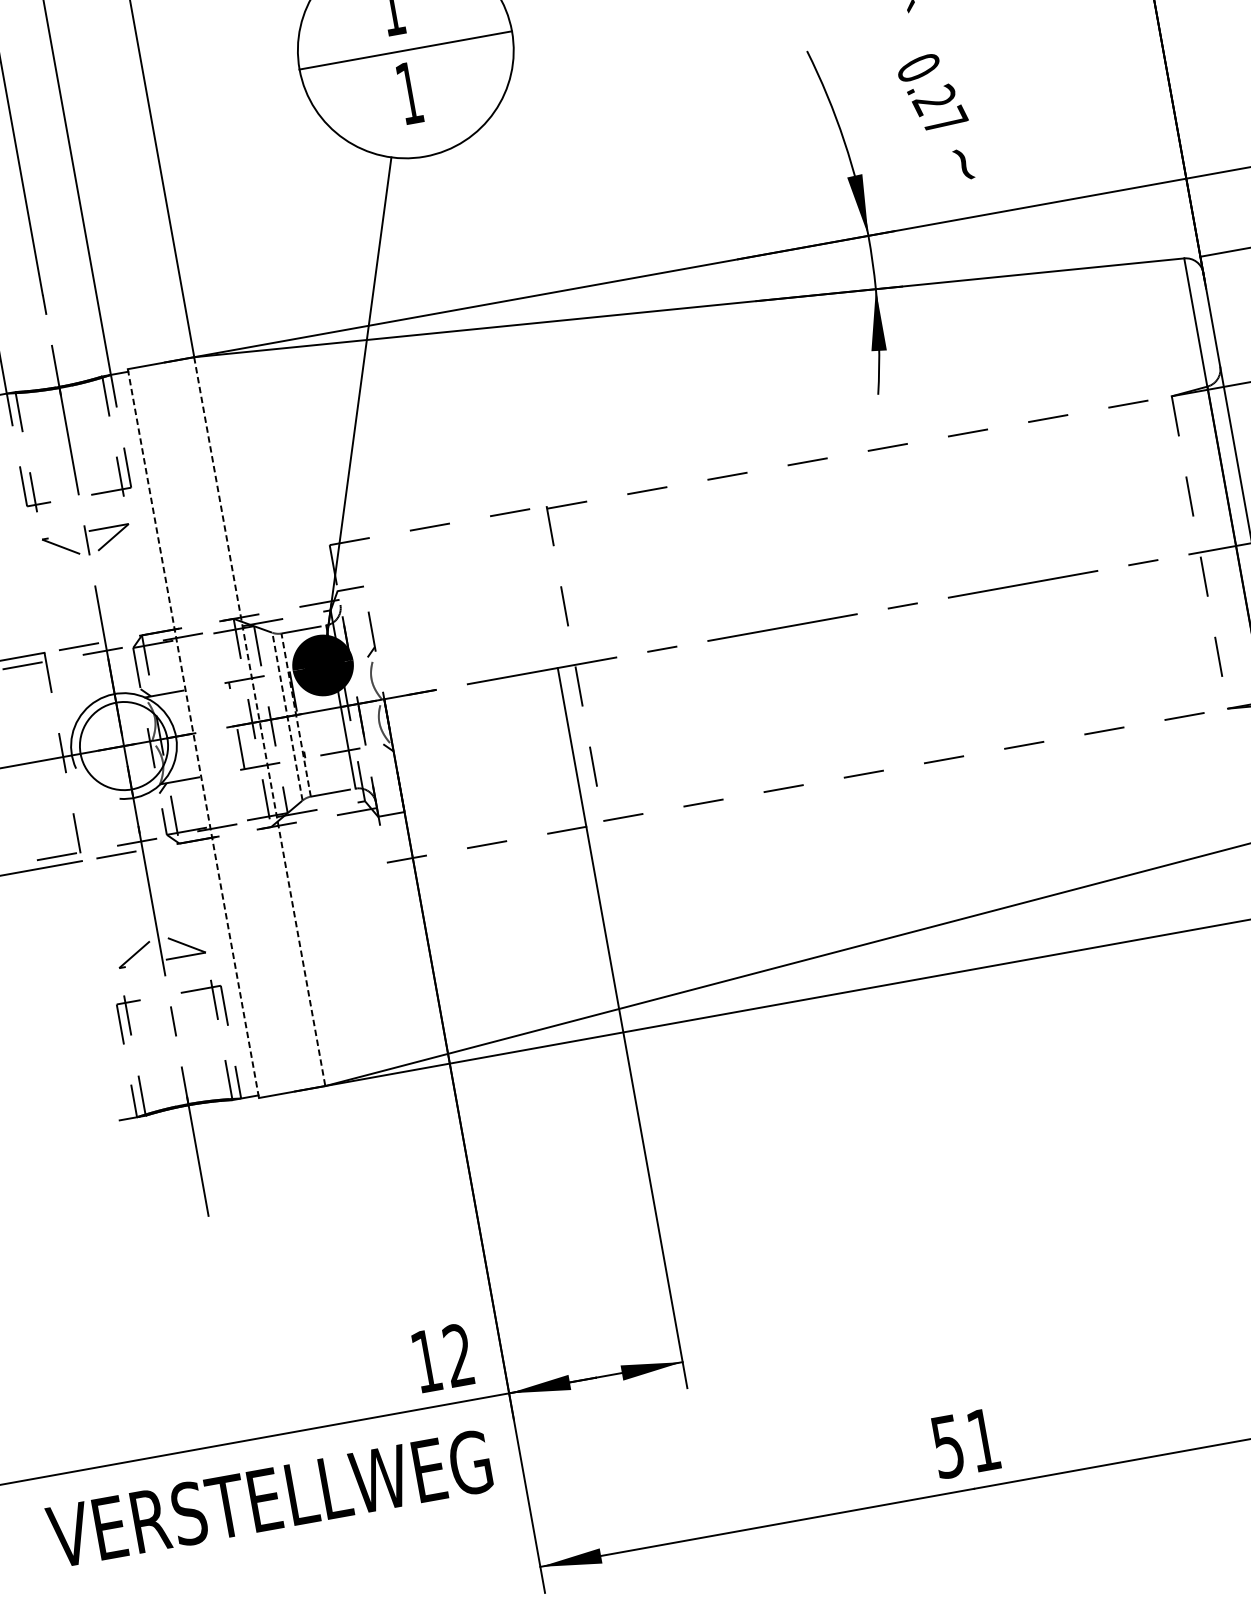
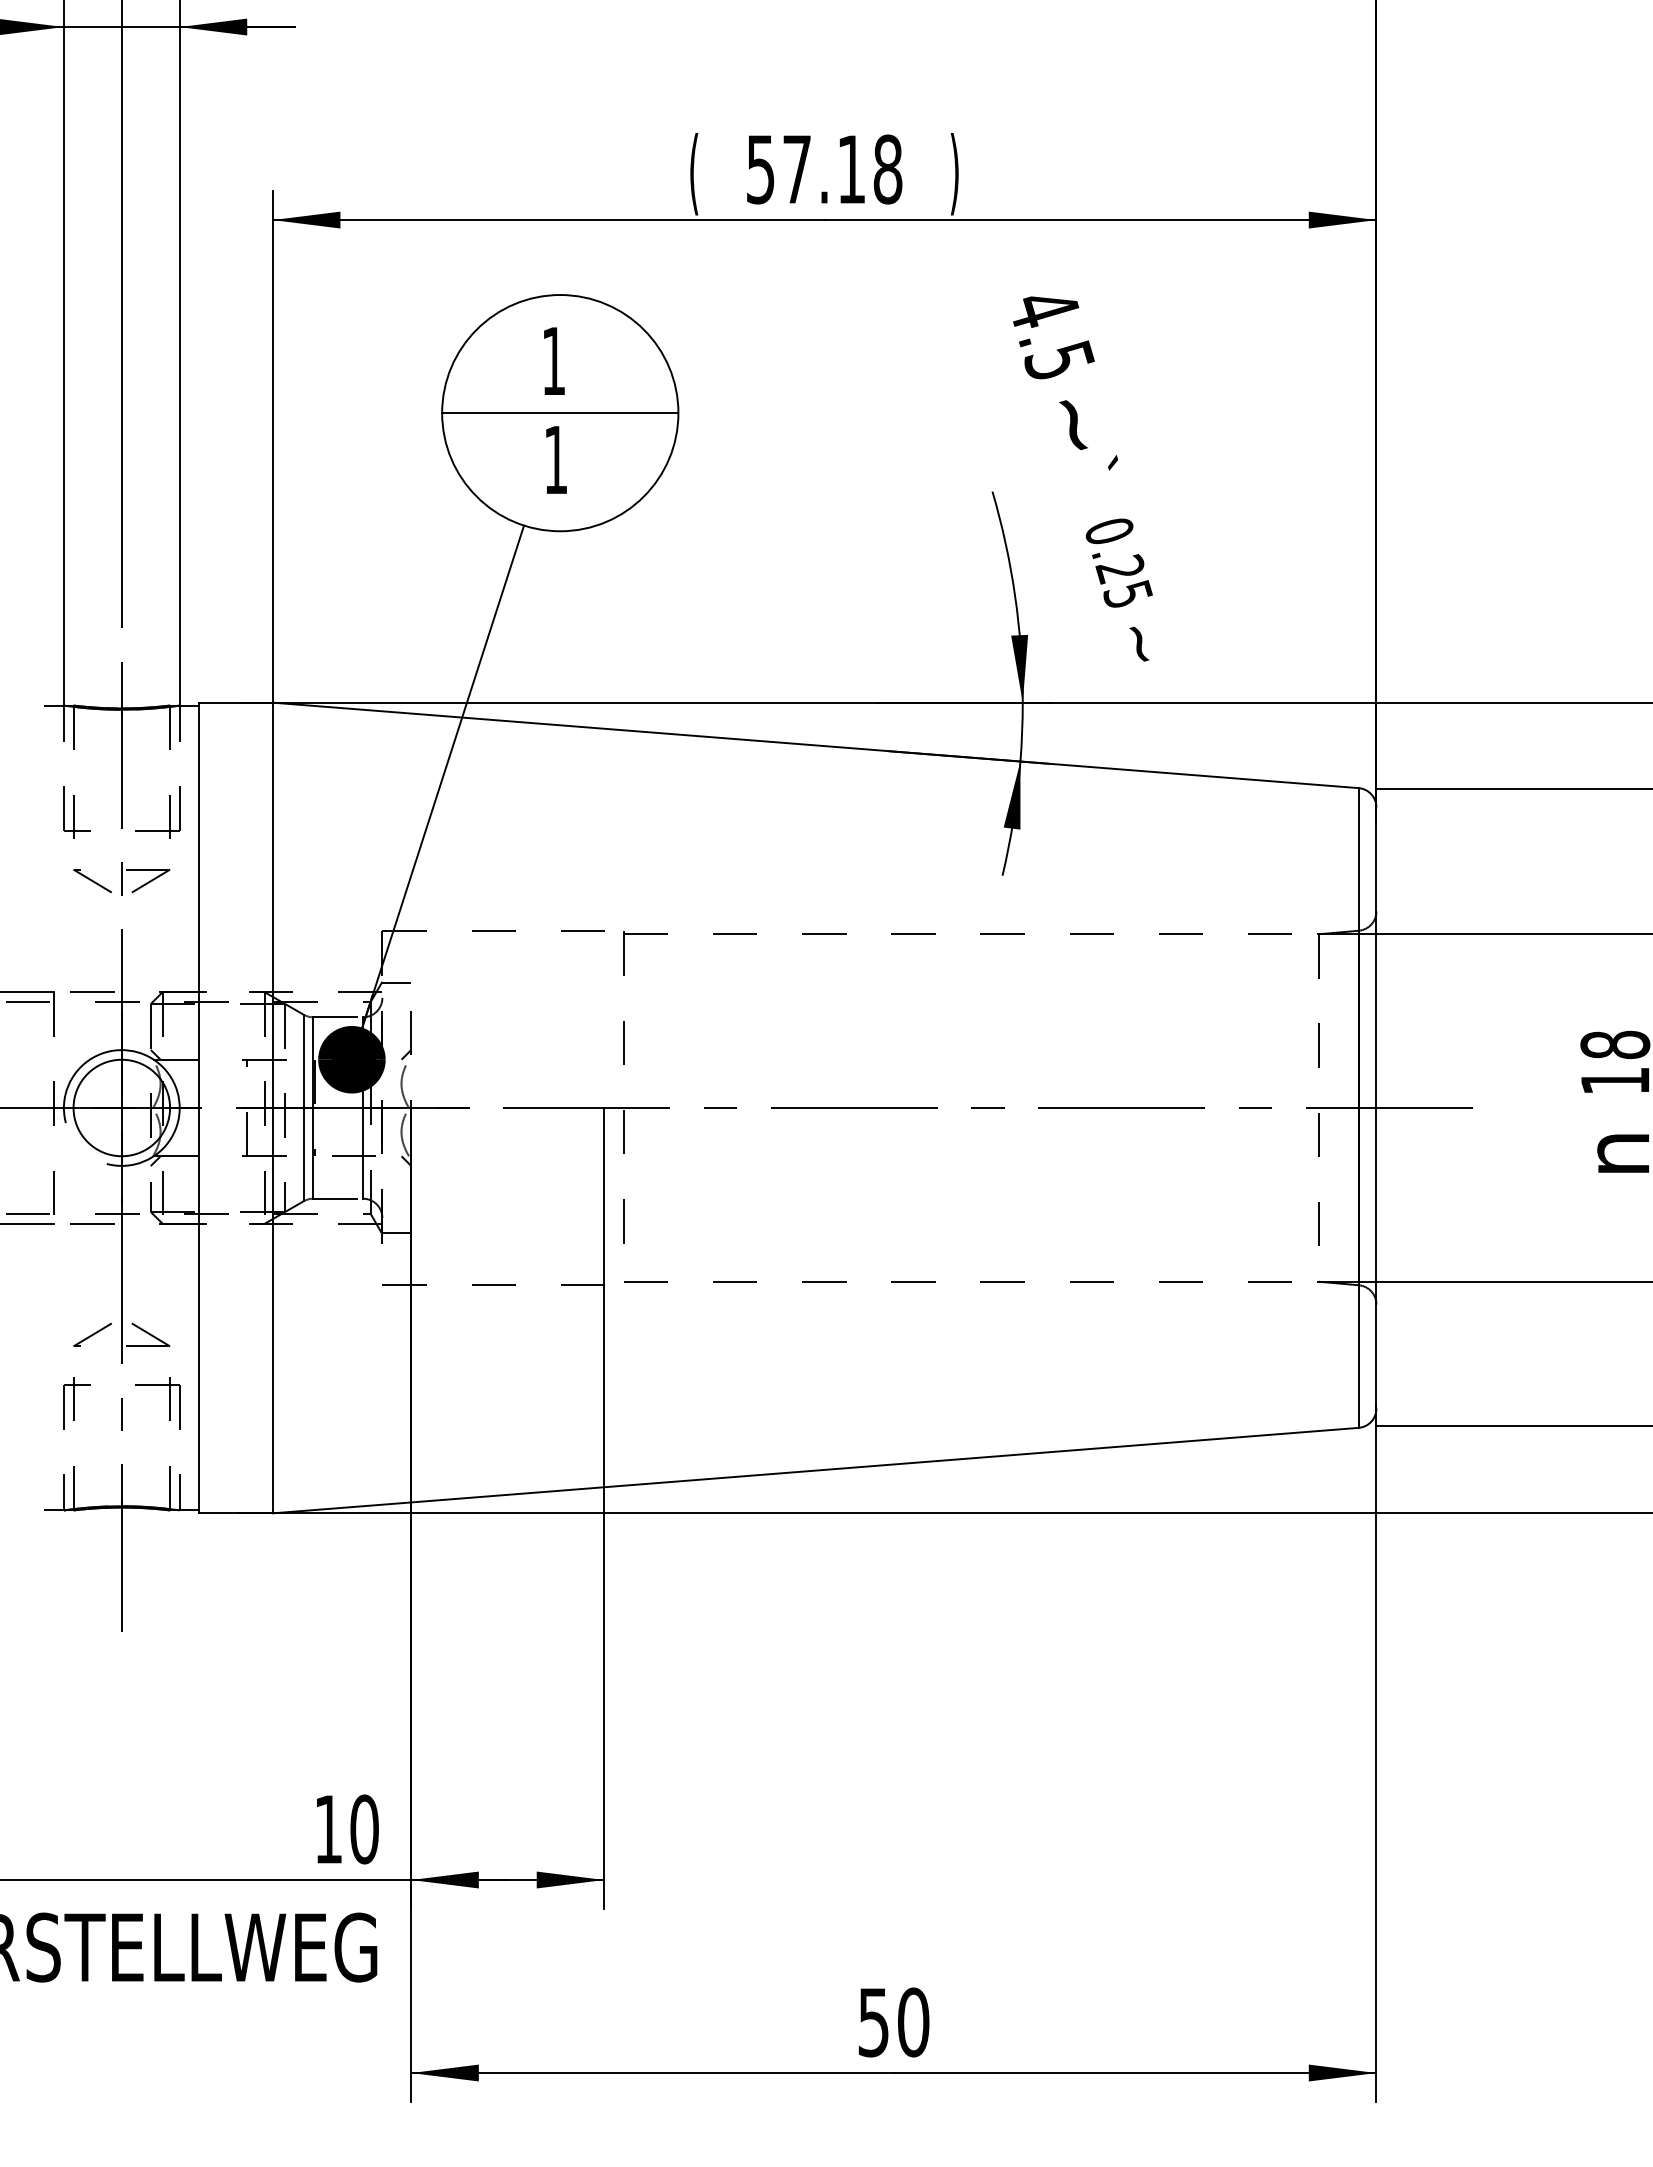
text: (945, 120) -> (1128, 593), 0.27 -> 0.25
line: (296, 715) -> (313, 1108), dashed -> solid
line: (287, 716) -> (303, 1107), dashed -> solid
line: (259, 722) -> (272, 1108), dashed -> solid
line: (193, 733) -> (199, 1108), dashed -> solid
text: (458, 1355) -> (364, 1829), 12 -> 10
text: (983, 1440) -> (913, 2022), 51 -> 50

